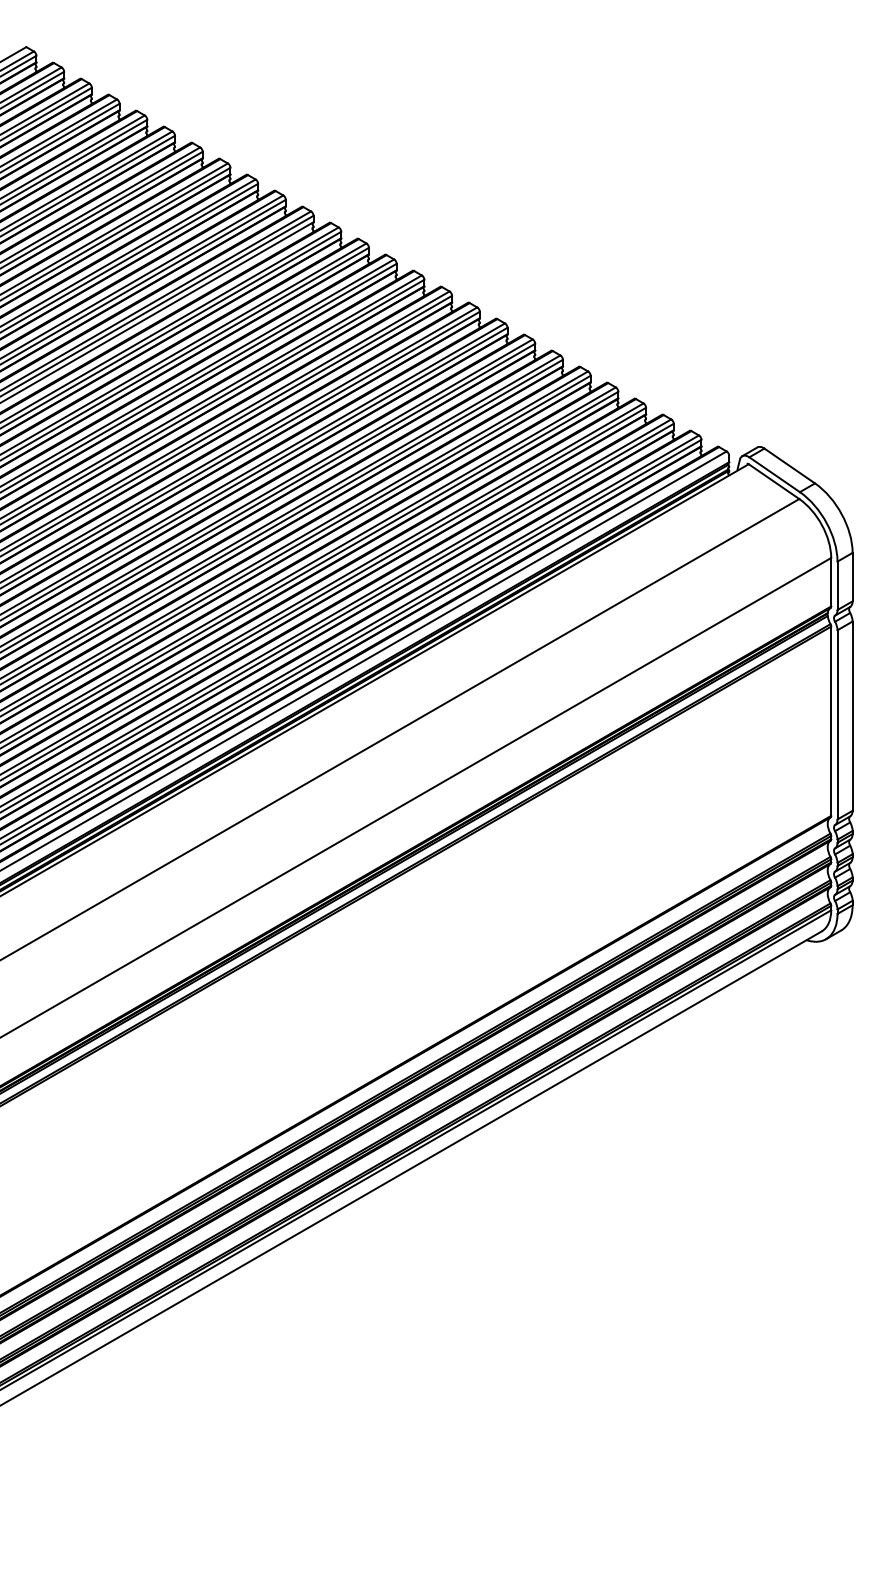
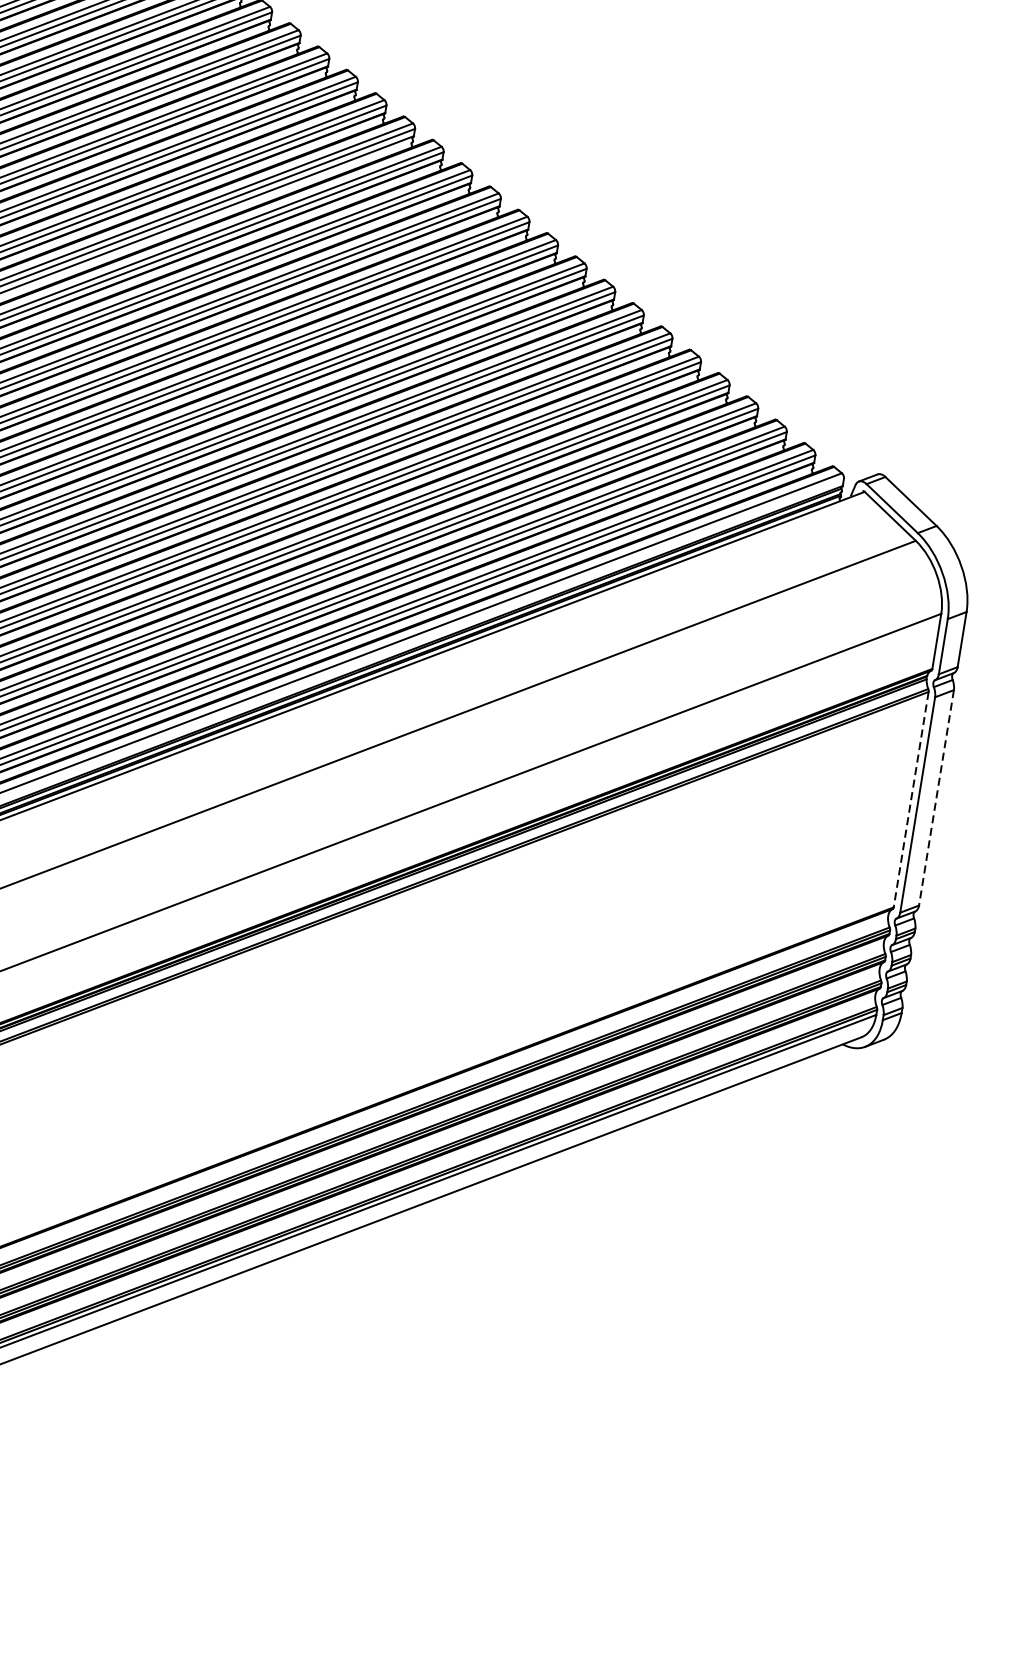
line: (852, 716) -> (936, 798), solid -> dashed
line: (831, 721) -> (911, 800), solid -> dashed

